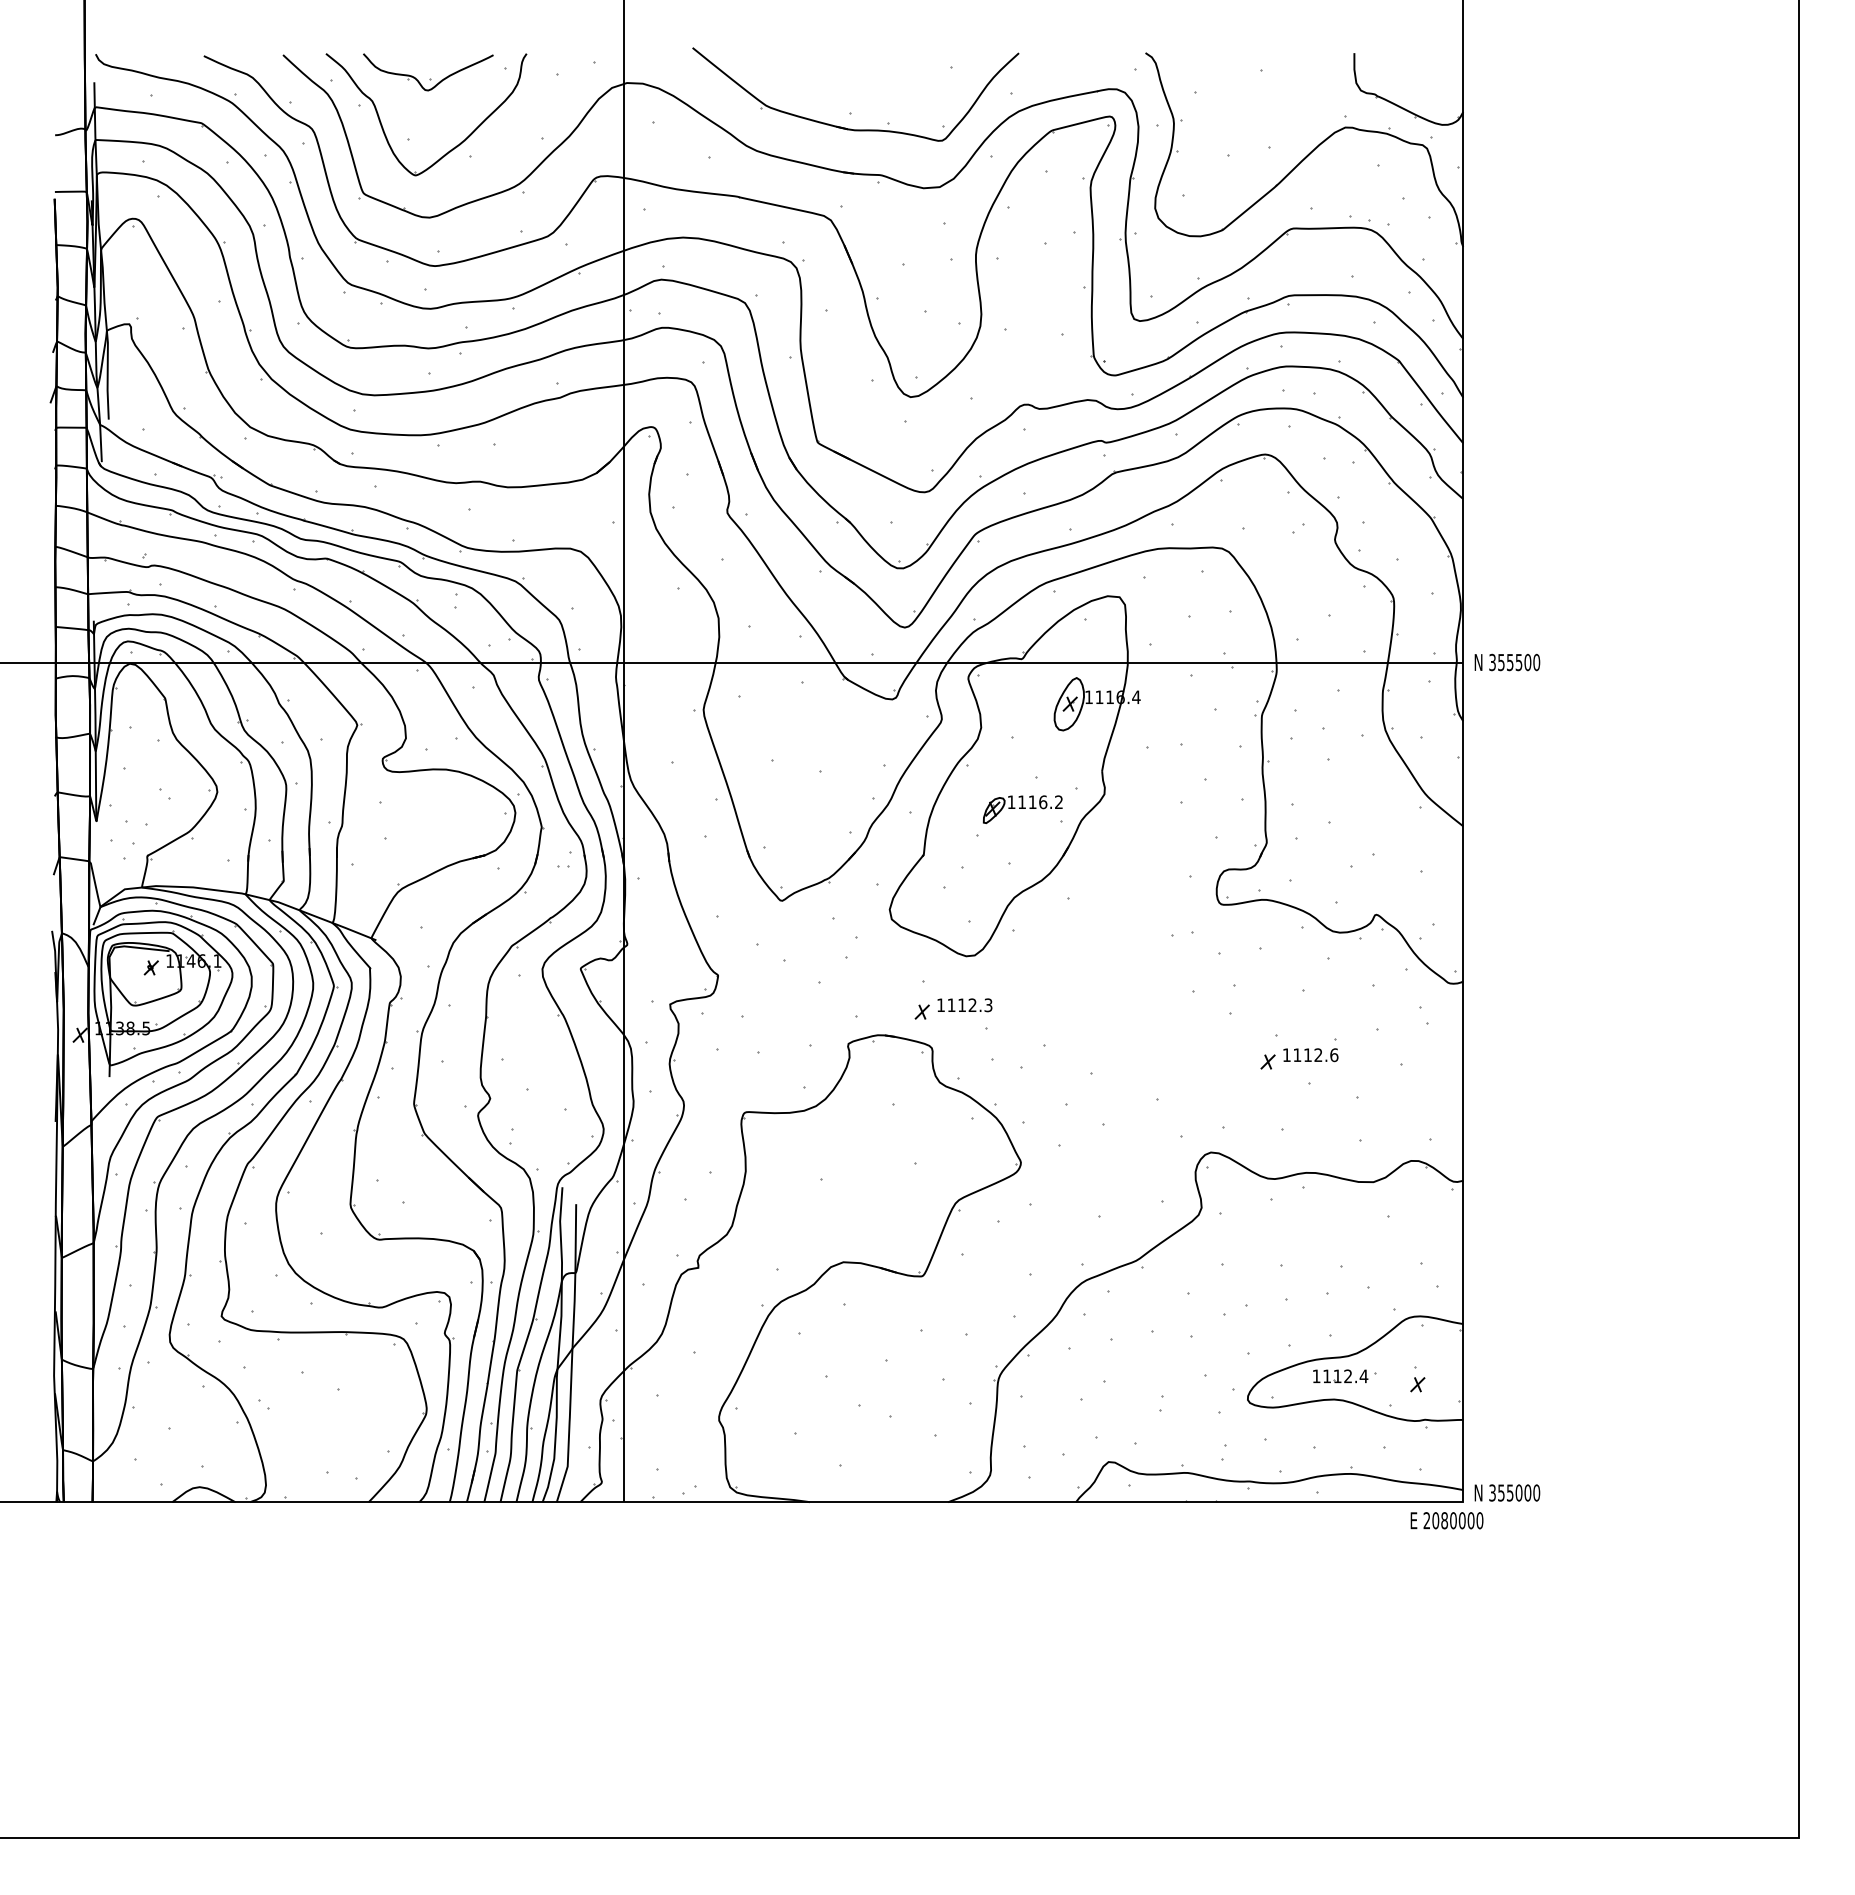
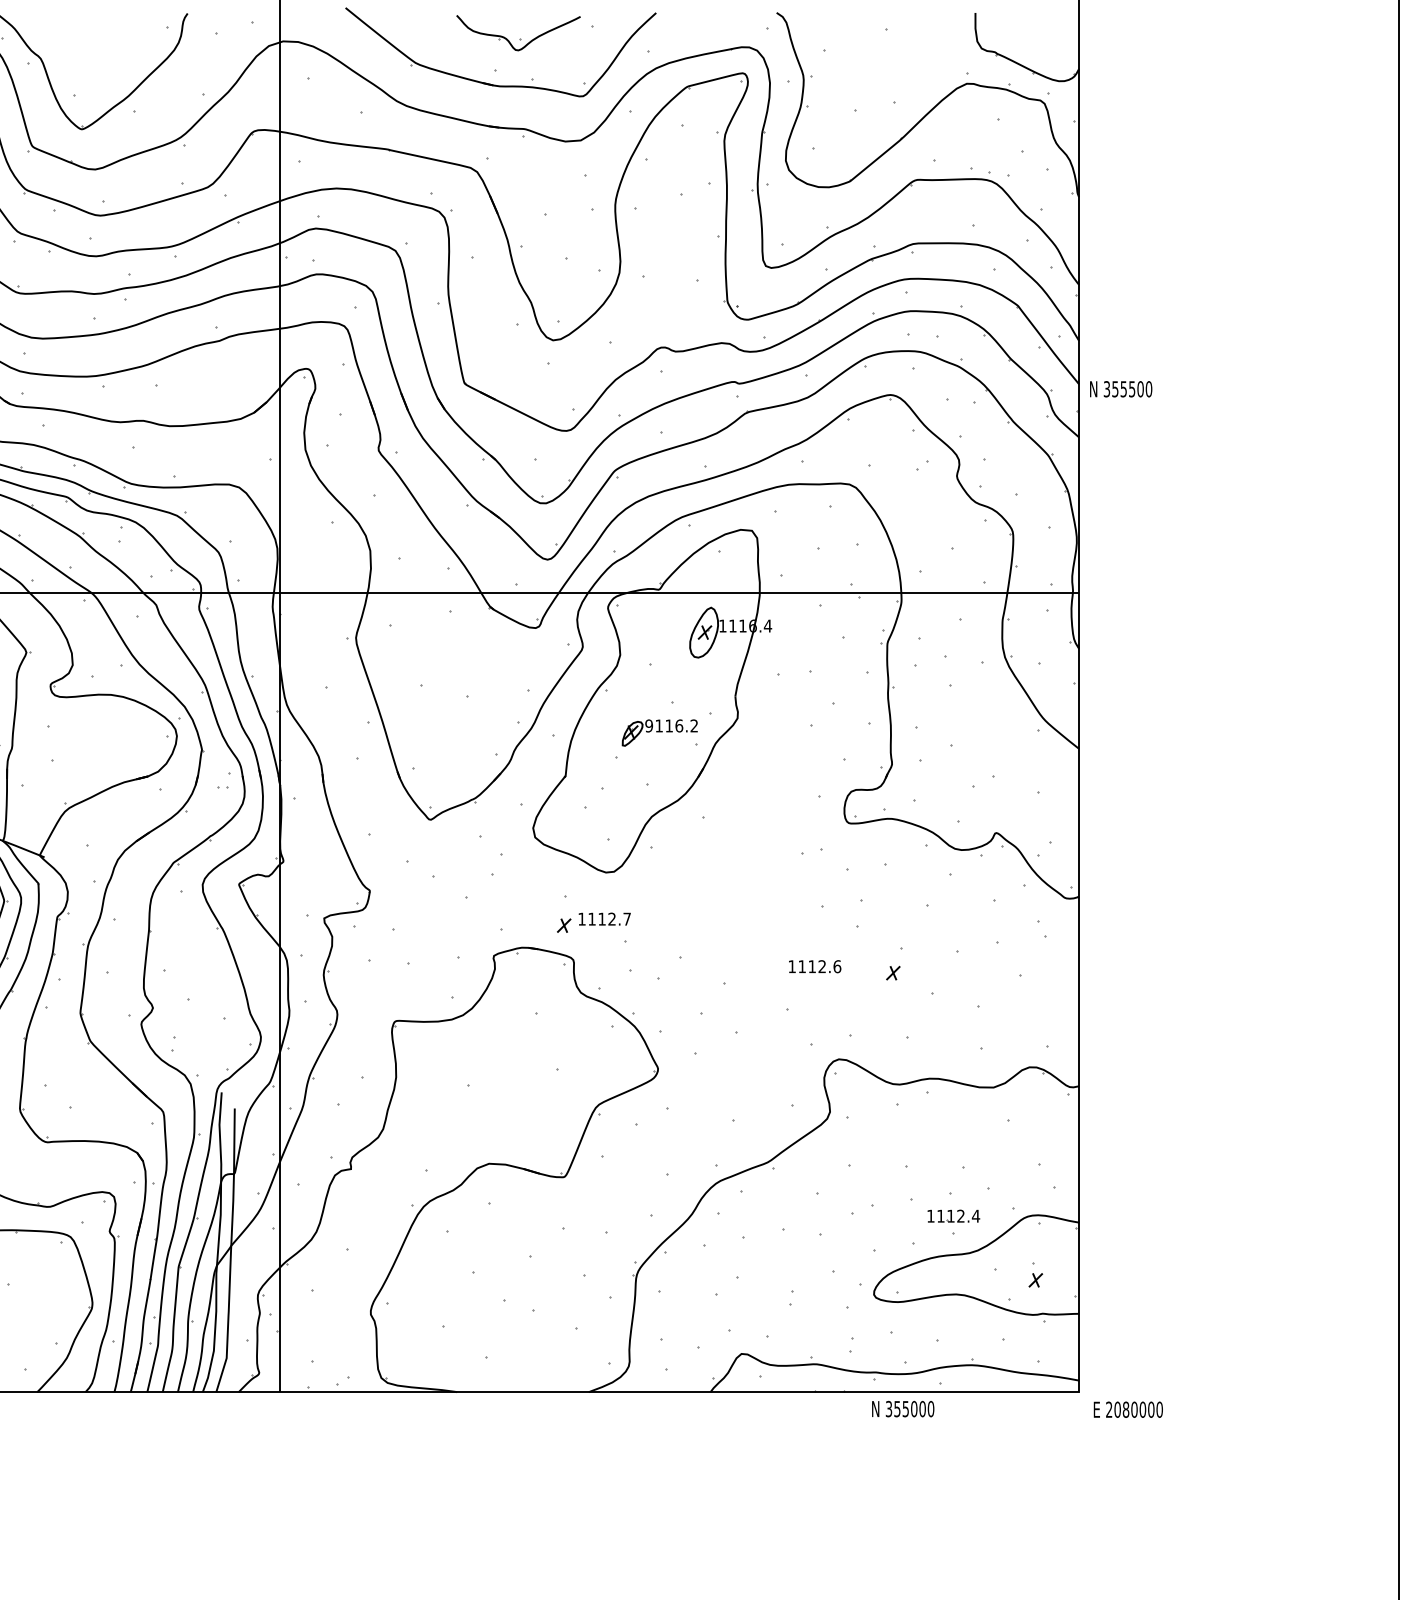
part: (430, 78) -> (520, 38), moved
text: (1507, 662) -> (1121, 389), moved
text: (1011, 802) -> (649, 726), 1116.2 -> 9116.2
text: (988, 1005) -> (627, 919), 1112.3 -> 1112.7
text: (1310, 1055) -> (814, 966), moved
part: (1340, 1375) -> (953, 1215), moved
text: (1507, 1492) -> (903, 1408), moved
text: (1446, 1520) -> (1127, 1409), moved

